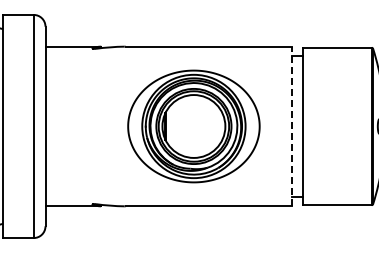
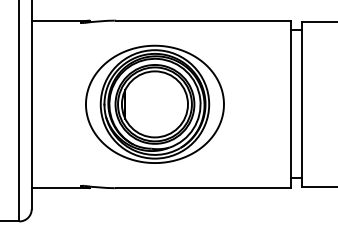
part: (193, 126) -> (154, 104), moved
line: (292, 126) -> (290, 104), dashed -> solid

